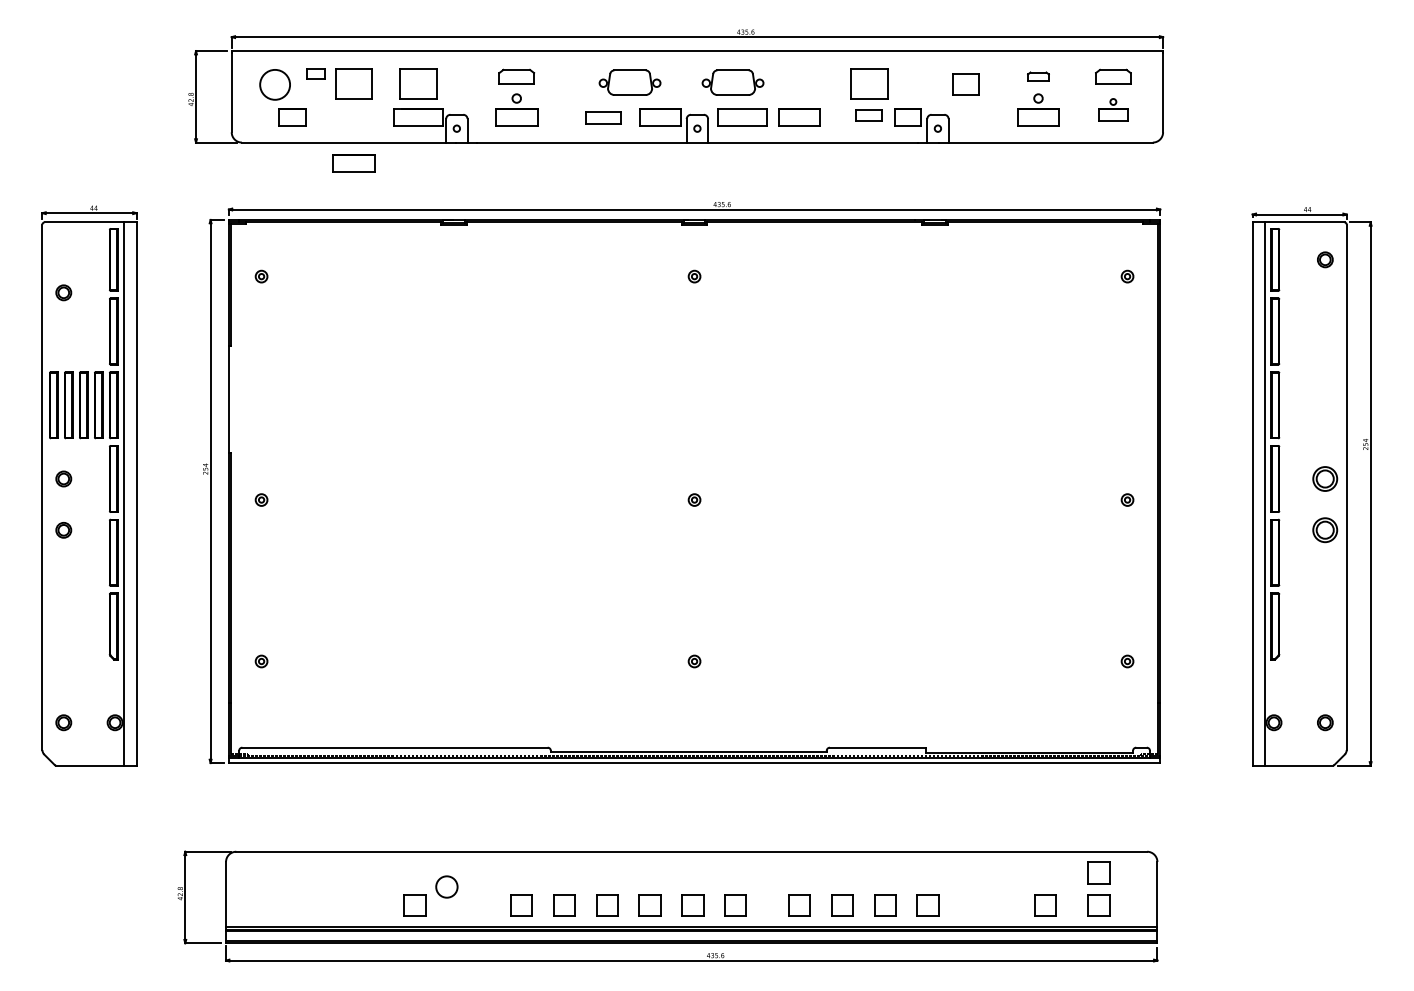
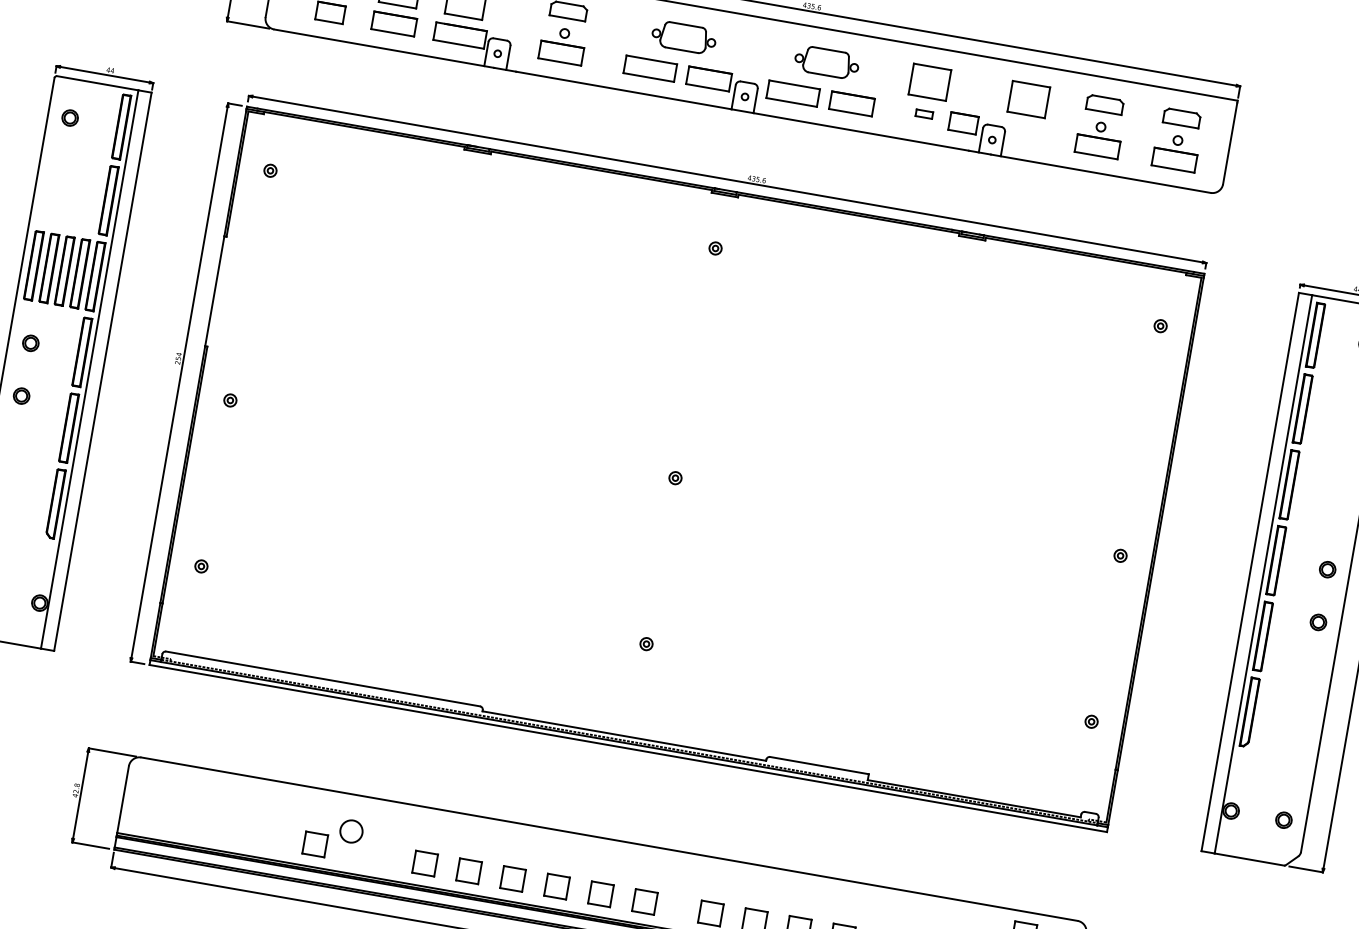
part: (1038, 76) -> (1105, 104), size x1.67
part: (732, 82) -> (826, 62), moved
part: (965, 83) -> (1028, 98), size x1.43
part: (1113, 109) -> (1176, 151), size x1.43
part: (869, 115) -> (924, 114), size x0.62
part: (603, 117) -> (650, 68), size x1.43
part: (353, 163) -> (393, 23), moved
part: (63, 292) -> (69, 117), moved
part: (1325, 478) -> (1327, 569), size x0.62
part: (1325, 530) -> (1318, 622), size x0.62

